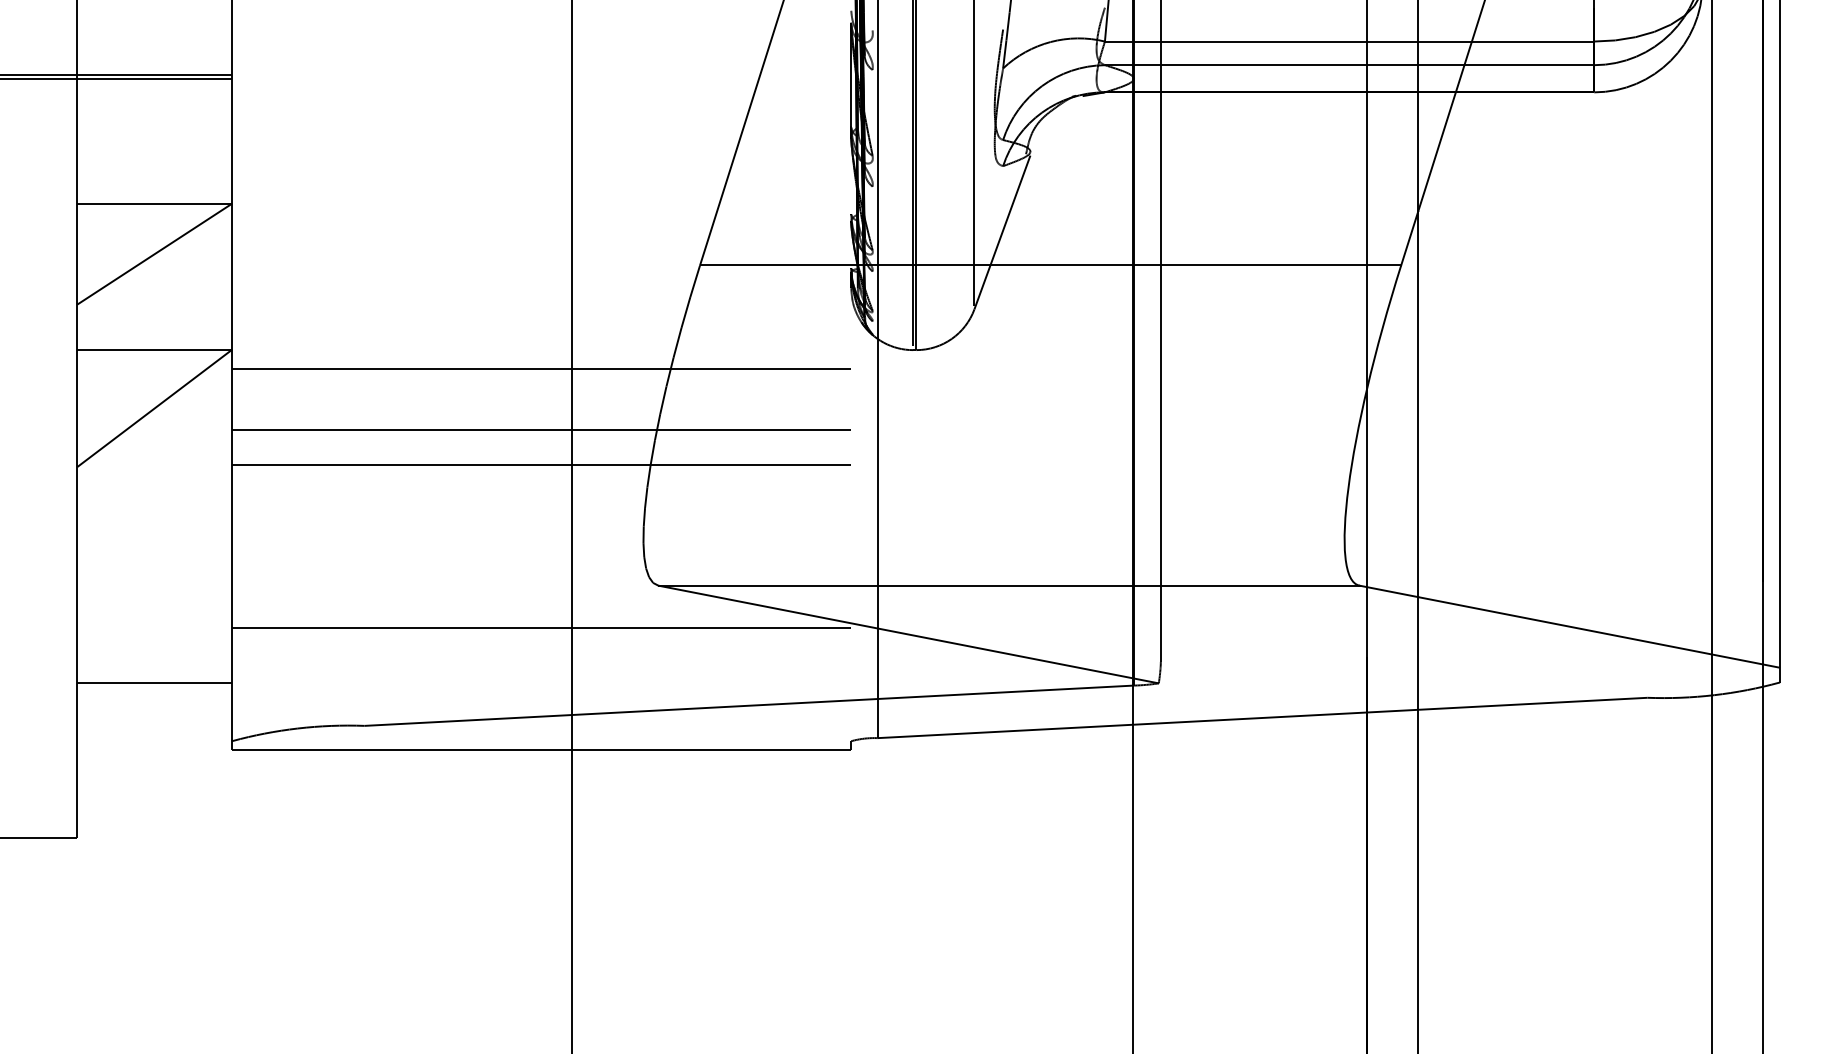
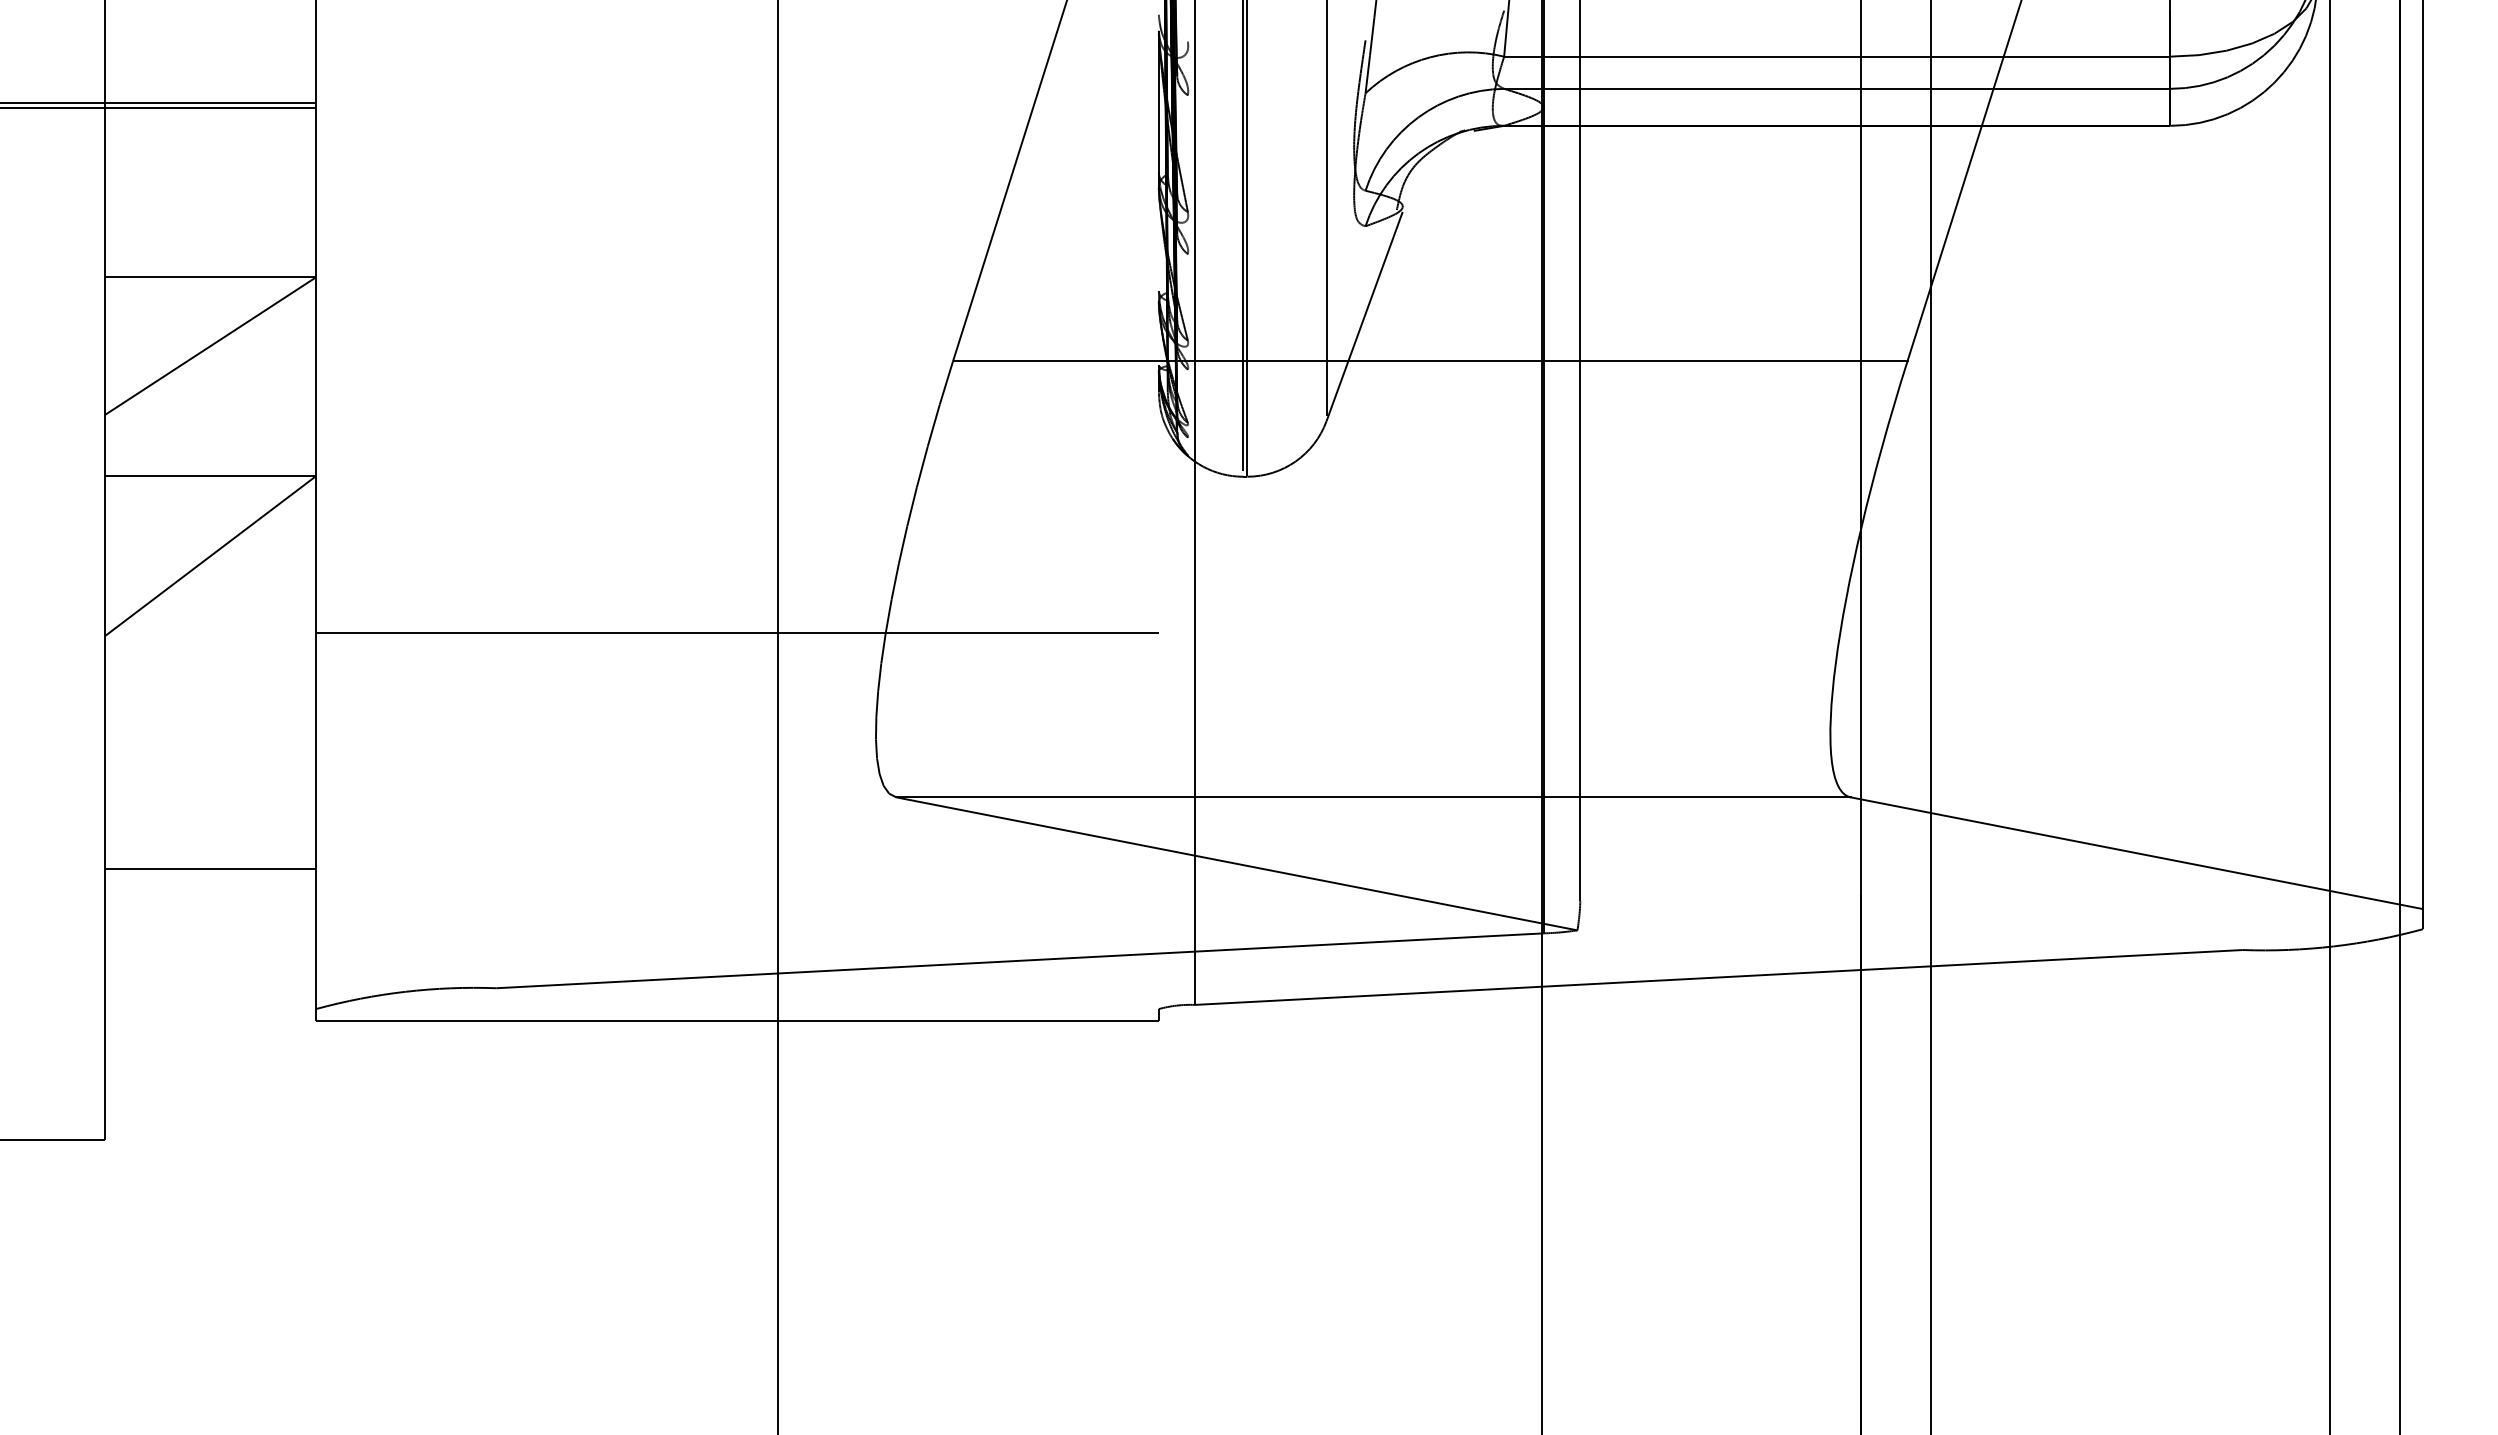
line: (541, 369) -> (737, 502), removed
line: (541, 430) -> (737, 585), removed
line: (541, 628) -> (737, 855), removed
line: (154, 682) -> (210, 868), moved

